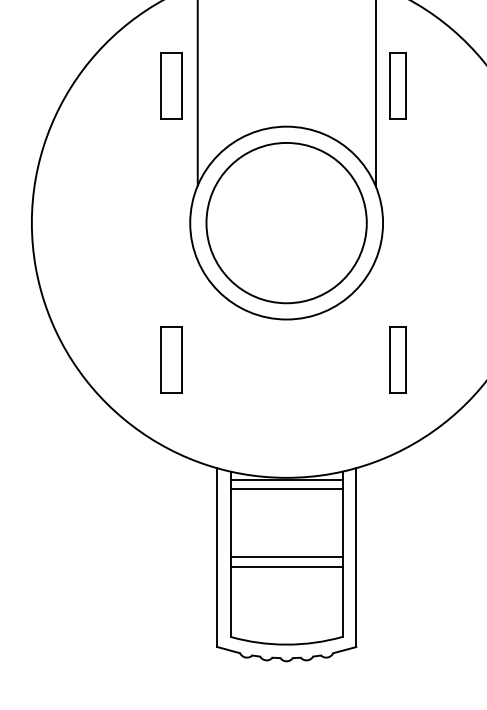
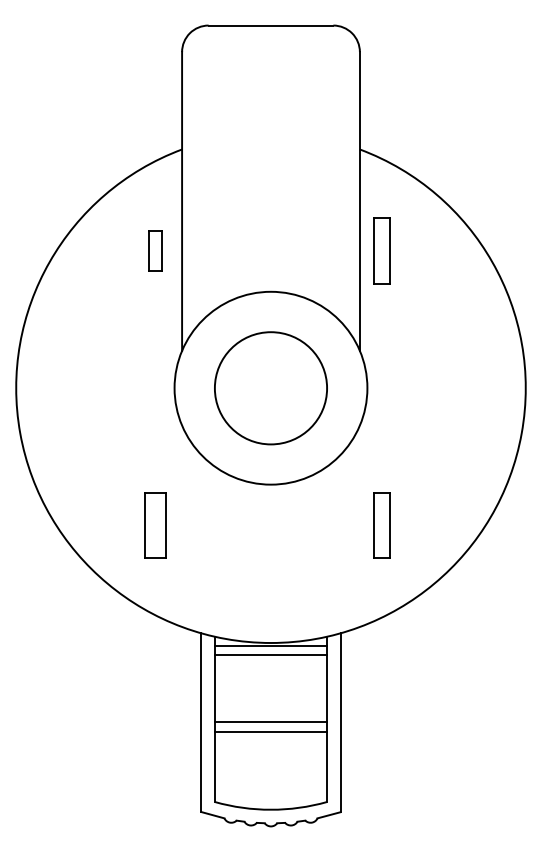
part: (171, 85) -> (155, 250), size x0.6
circle: (286, 223) -> (270, 388), size x0.7

